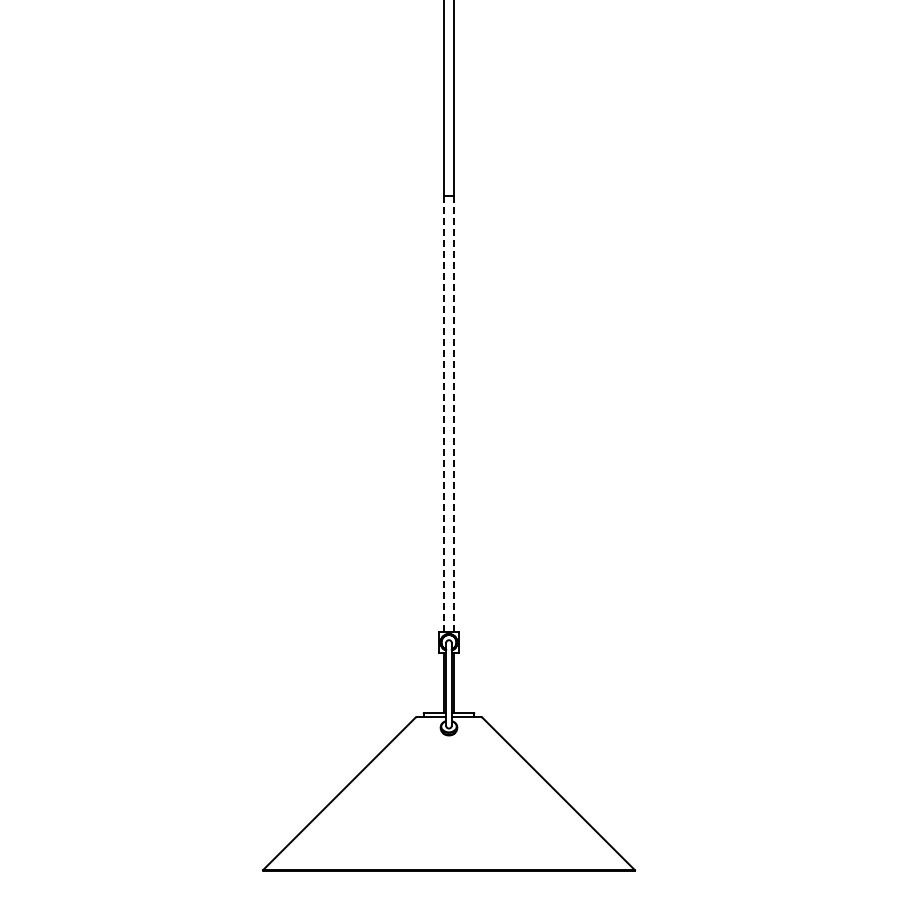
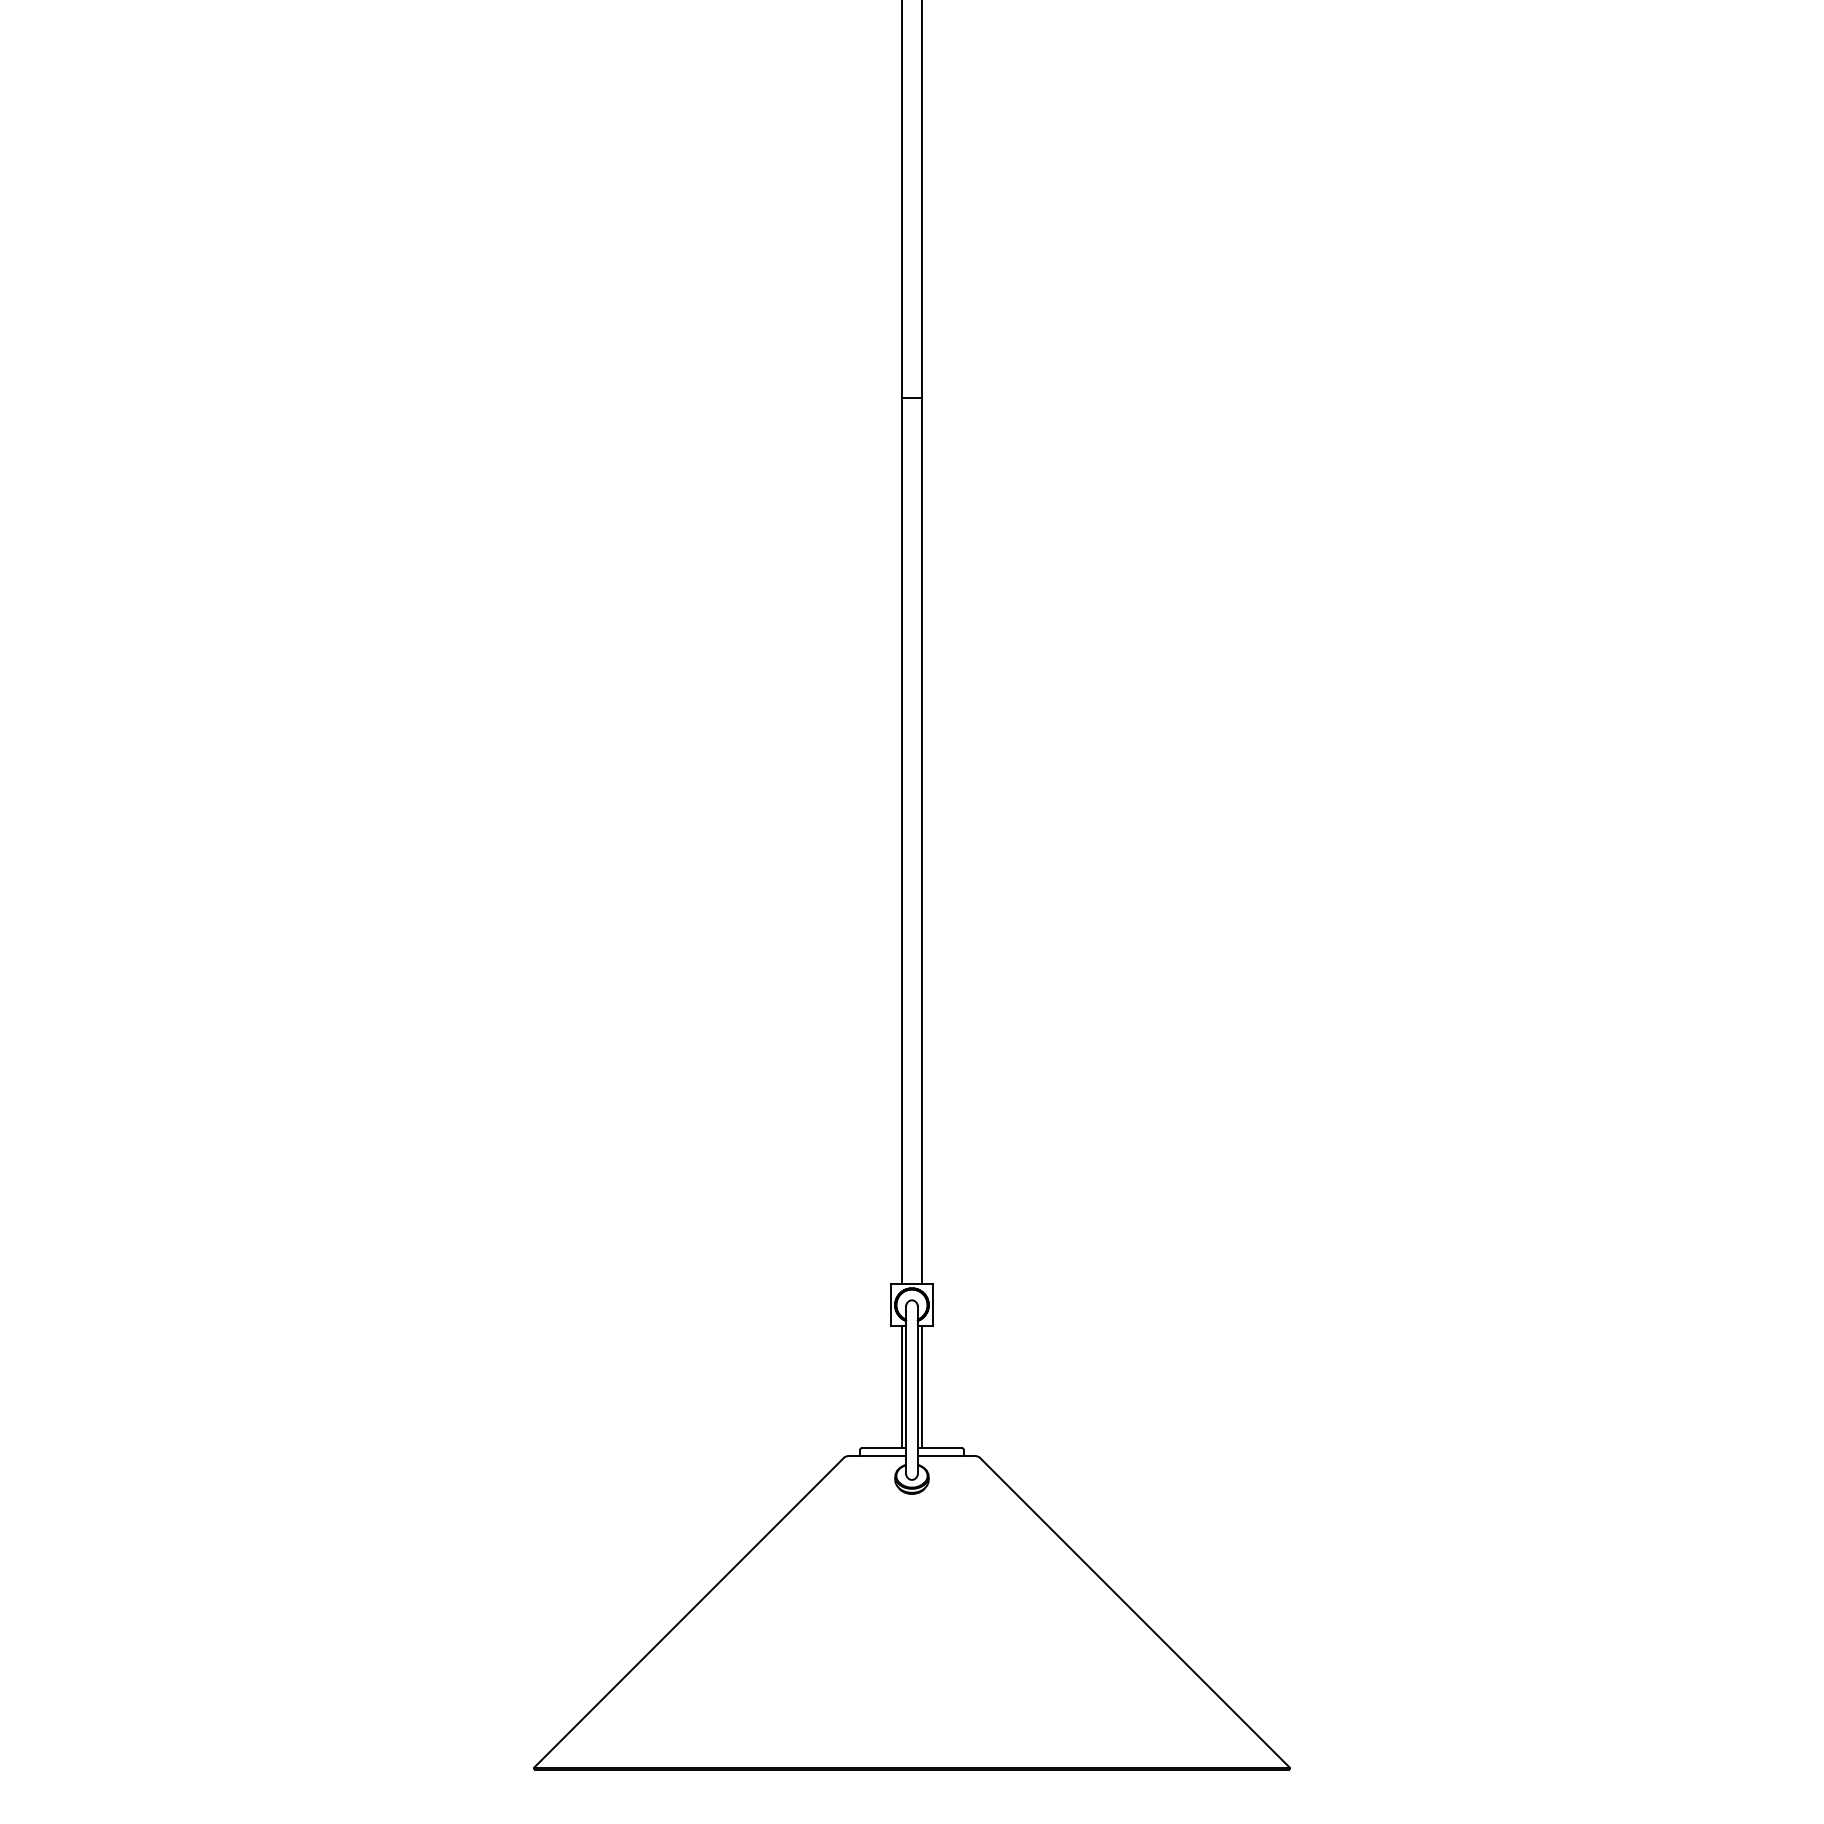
line: (443, 414) -> (900, 841), dashed -> solid
line: (454, 414) -> (923, 841), dashed -> solid

